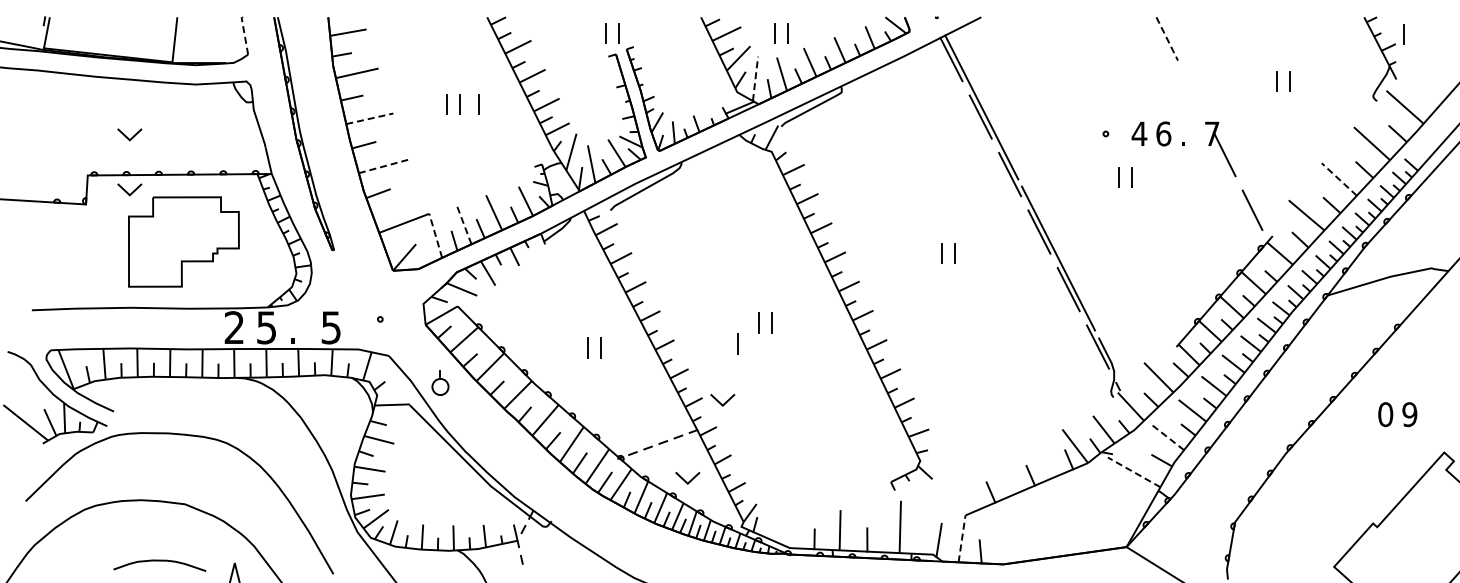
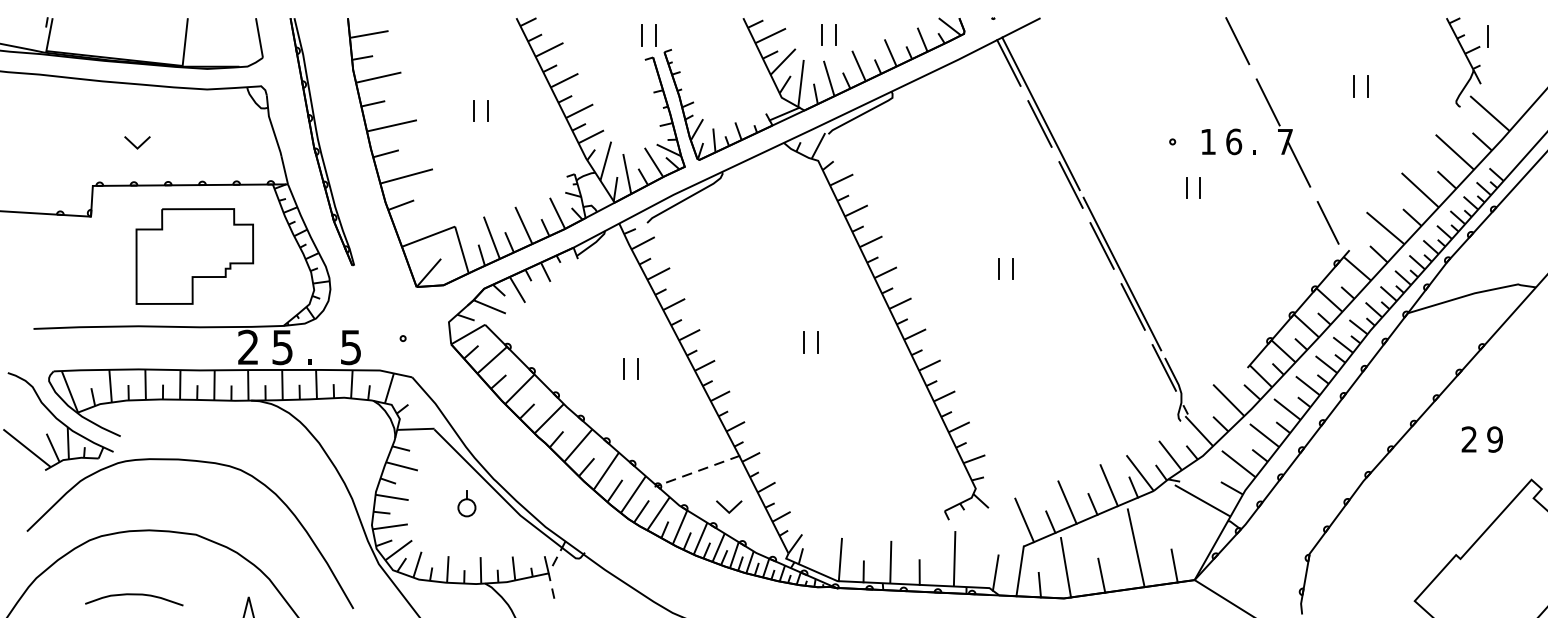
line: (244, 35) -> (259, 37), dashed -> solid
line: (1167, 39) -> (1238, 41), dashed -> solid
line: (755, 78) -> (801, 83), dashed -> solid
line: (1195, 96) -> (1267, 102), added
line: (478, 104) -> (507, 110), removed
line: (370, 118) -> (392, 125), dashed -> solid
text: (1139, 133) -> (1208, 141), 4 -> 1
line: (383, 166) -> (406, 176), dashed -> solid
line: (1339, 179) -> (1420, 190), dashed -> solid
line: (127, 191) -> (134, 202), removed
line: (463, 223) -> (491, 236), dashed -> solid
line: (435, 235) -> (461, 249), dashed -> solid
line: (737, 343) -> (781, 364), removed
part: (440, 382) -> (466, 503), moved
line: (720, 402) -> (763, 426), removed
text: (1385, 414) -> (1469, 439), 0 -> 2
line: (1167, 437) -> (1238, 463), dashed -> solid
line: (1045, 457) -> (1108, 485), added
line: (1133, 472) -> (1201, 500), dashed -> solid
line: (1006, 474) -> (1067, 503), added
line: (966, 490) -> (1024, 520), added
line: (1071, 516) -> (1136, 547), added
line: (792, 528) -> (840, 560), added
line: (1107, 533) -> (1174, 565), added
line: (1005, 535) -> (1066, 567), added
line: (962, 538) -> (1020, 570), dashed -> solid
line: (1038, 542) -> (1101, 575), added
curve: (159, 561) -> (133, 595), moved

